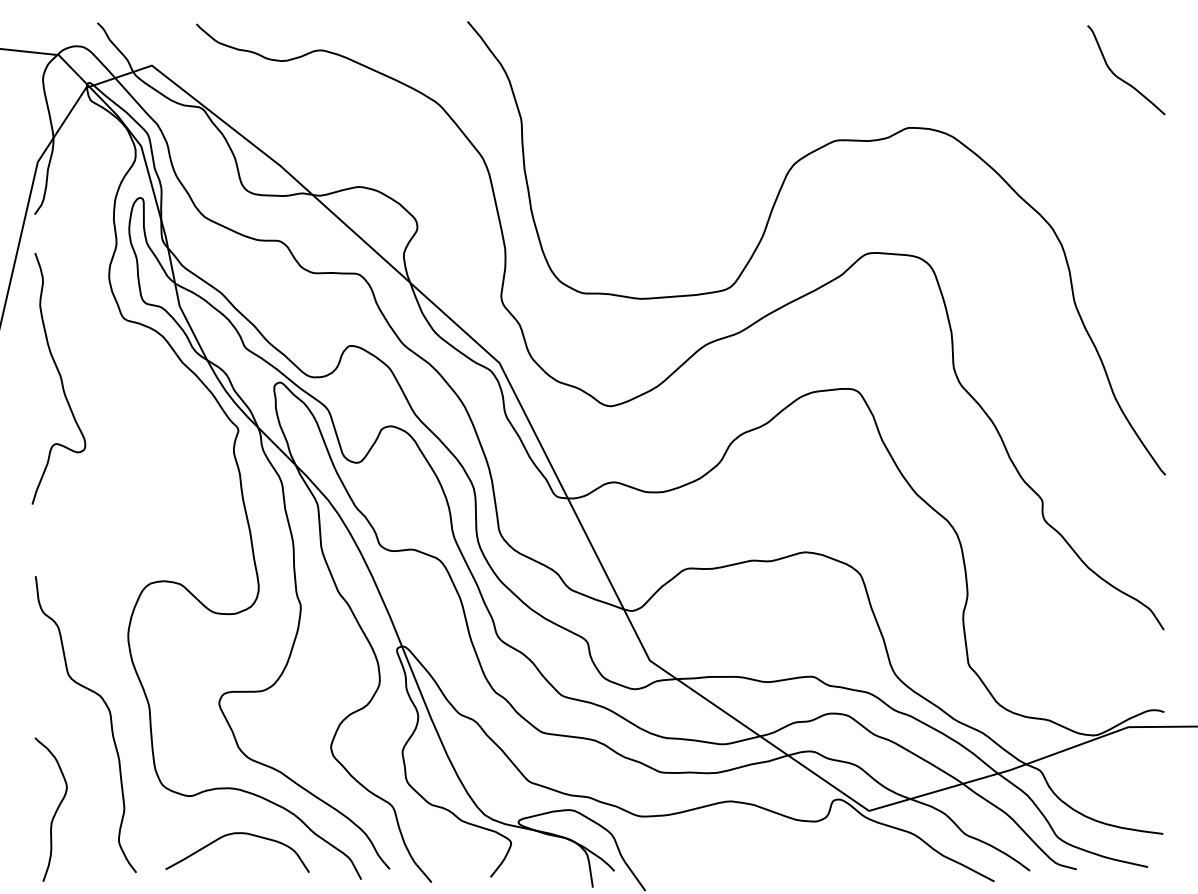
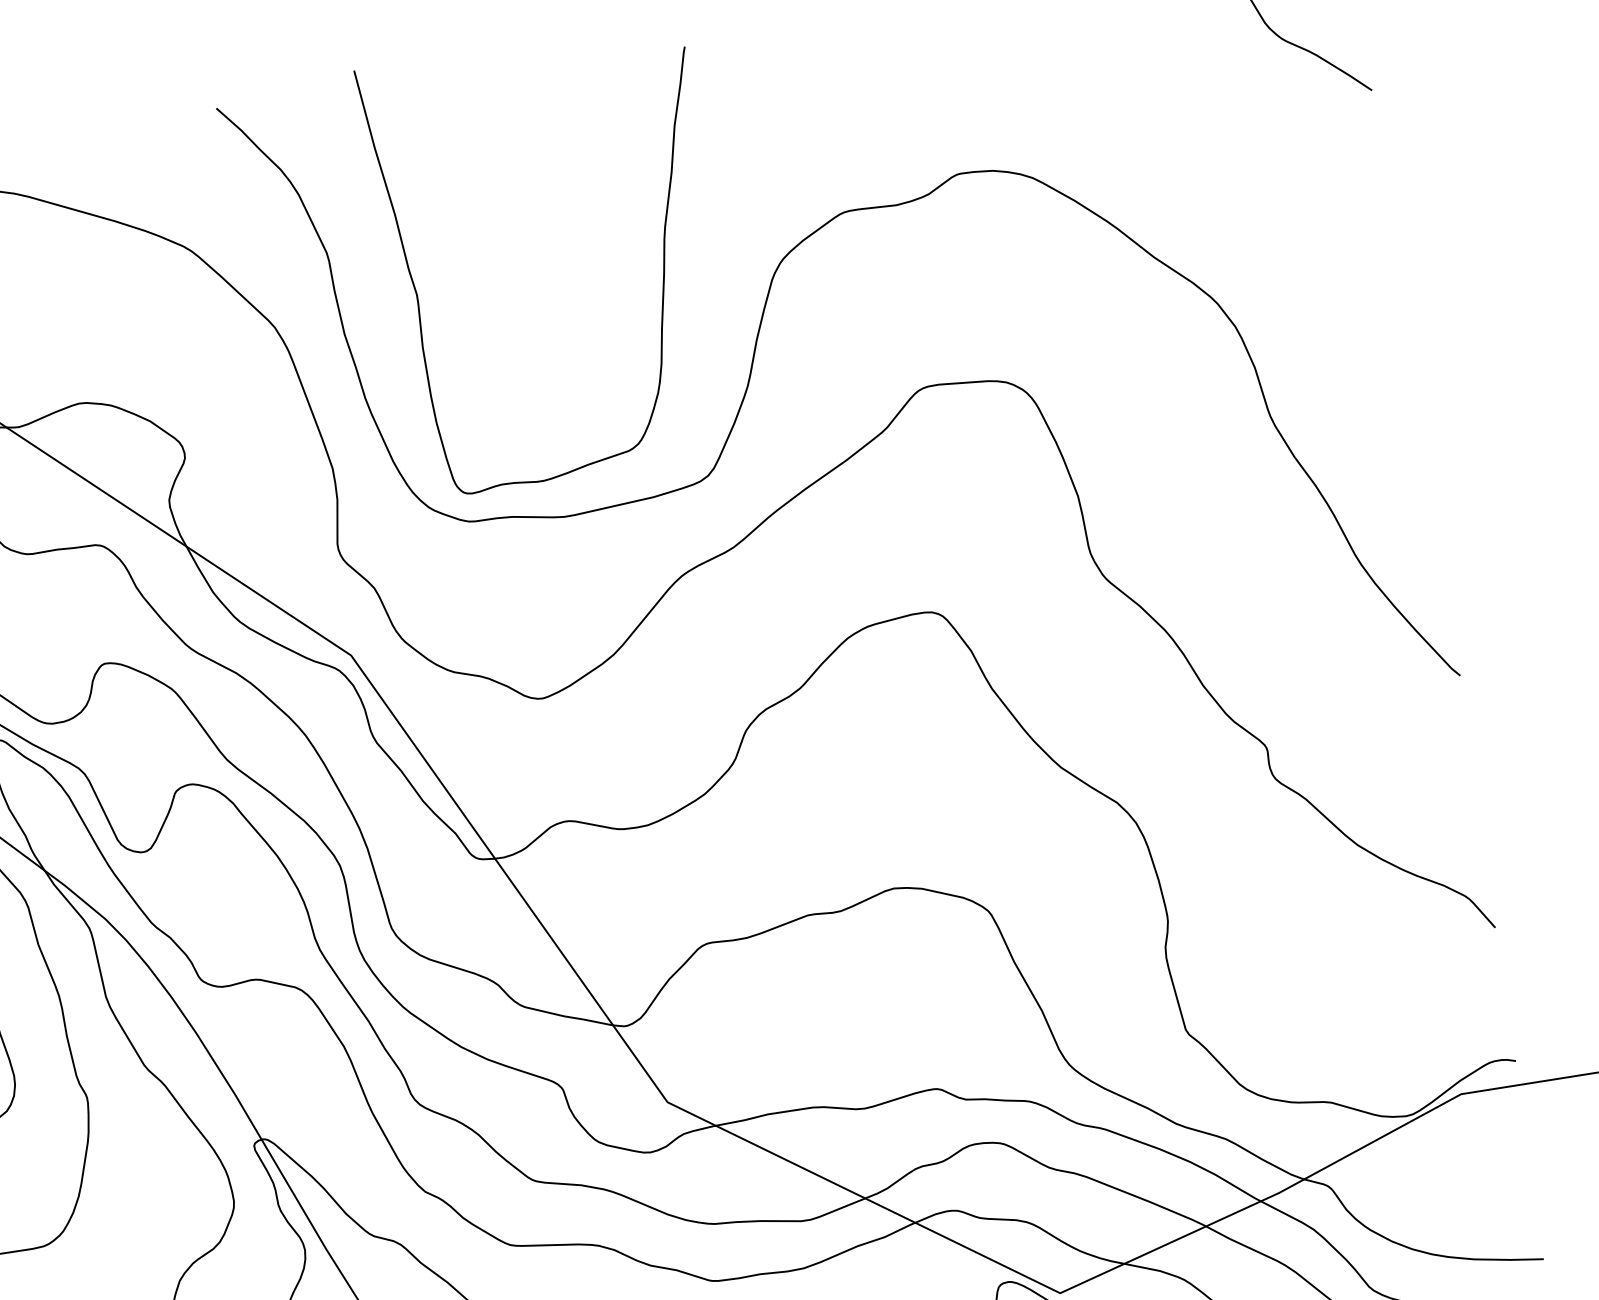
curve: (721, 158) -> (662, 269), added

